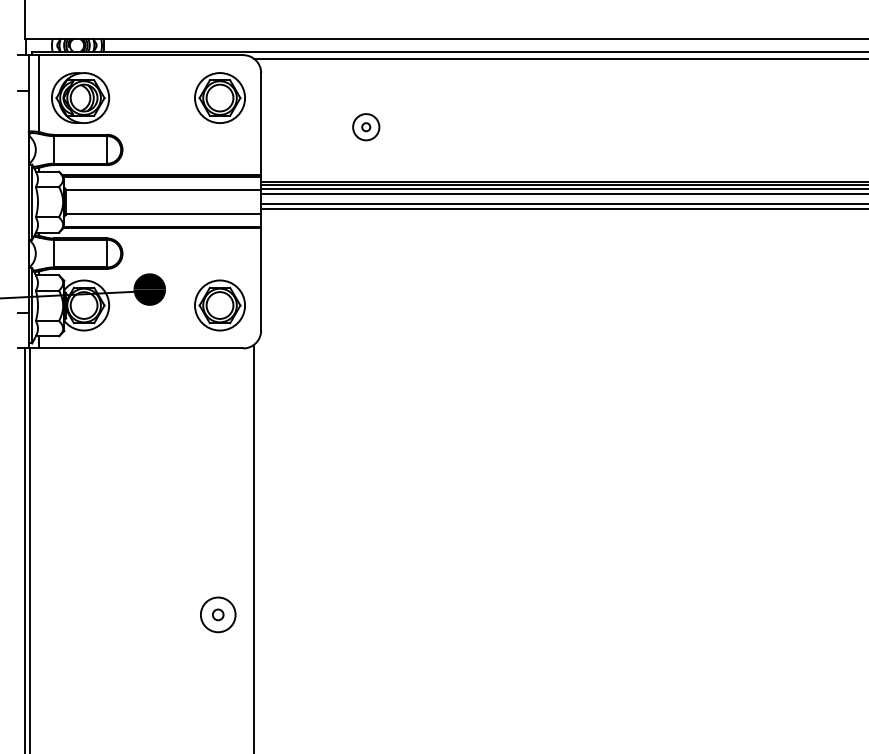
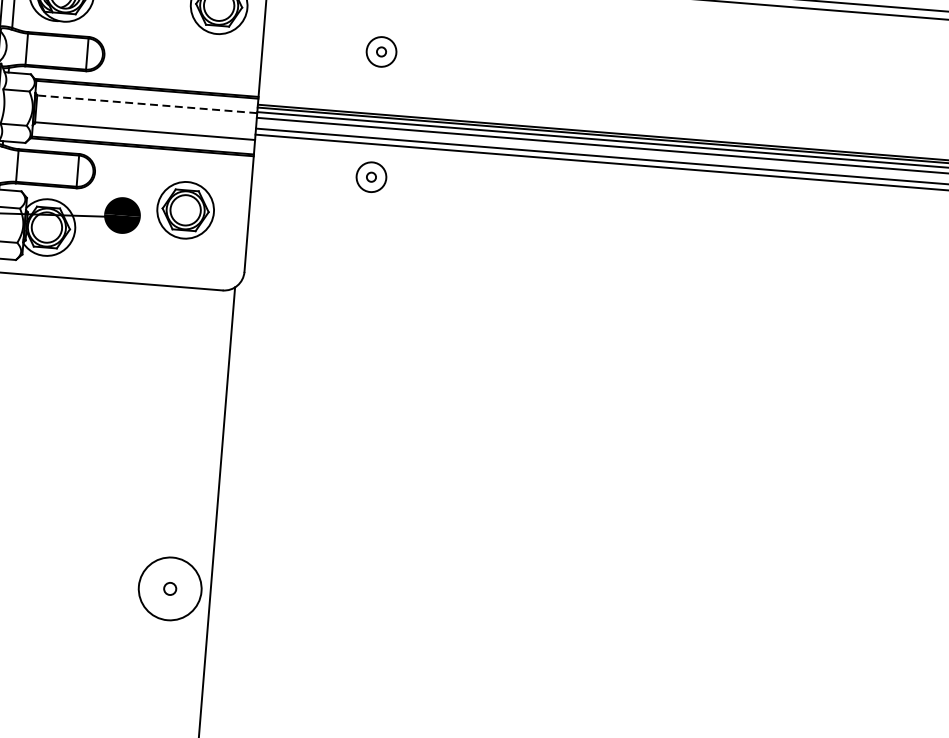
line: (163, 189) -> (147, 103), solid -> dashed
part: (366, 238) -> (371, 177), added
part: (219, 305) -> (185, 210), moved
circle: (217, 614) -> (169, 588), size x1.6

